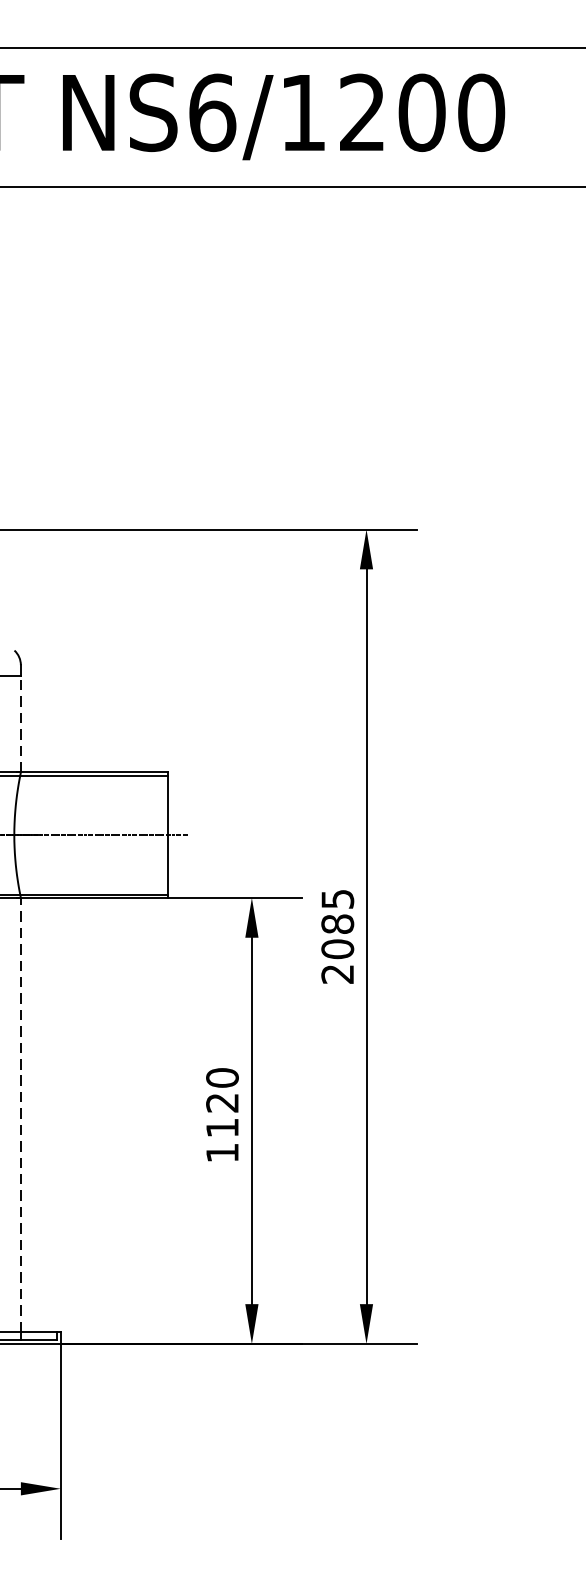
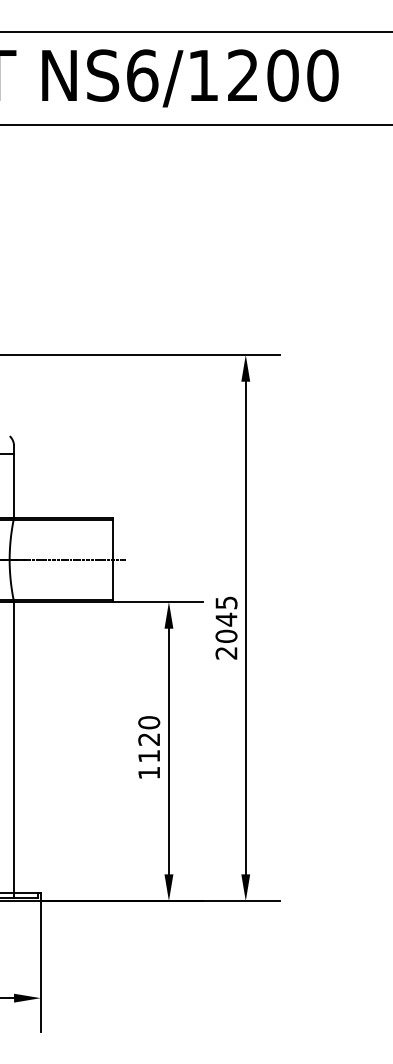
line: (21, 724) -> (14, 485), dashed -> solid
text: (337, 924) -> (226, 619), 2085 -> 2045
line: (21, 1114) -> (14, 747), dashed -> solid

